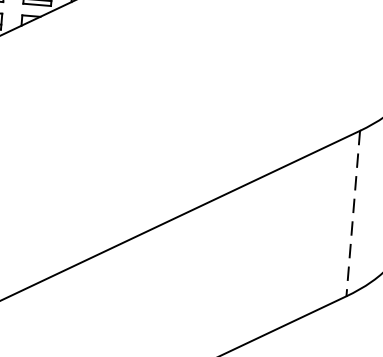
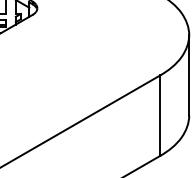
line: (353, 215) -> (160, 116), dashed -> solid

